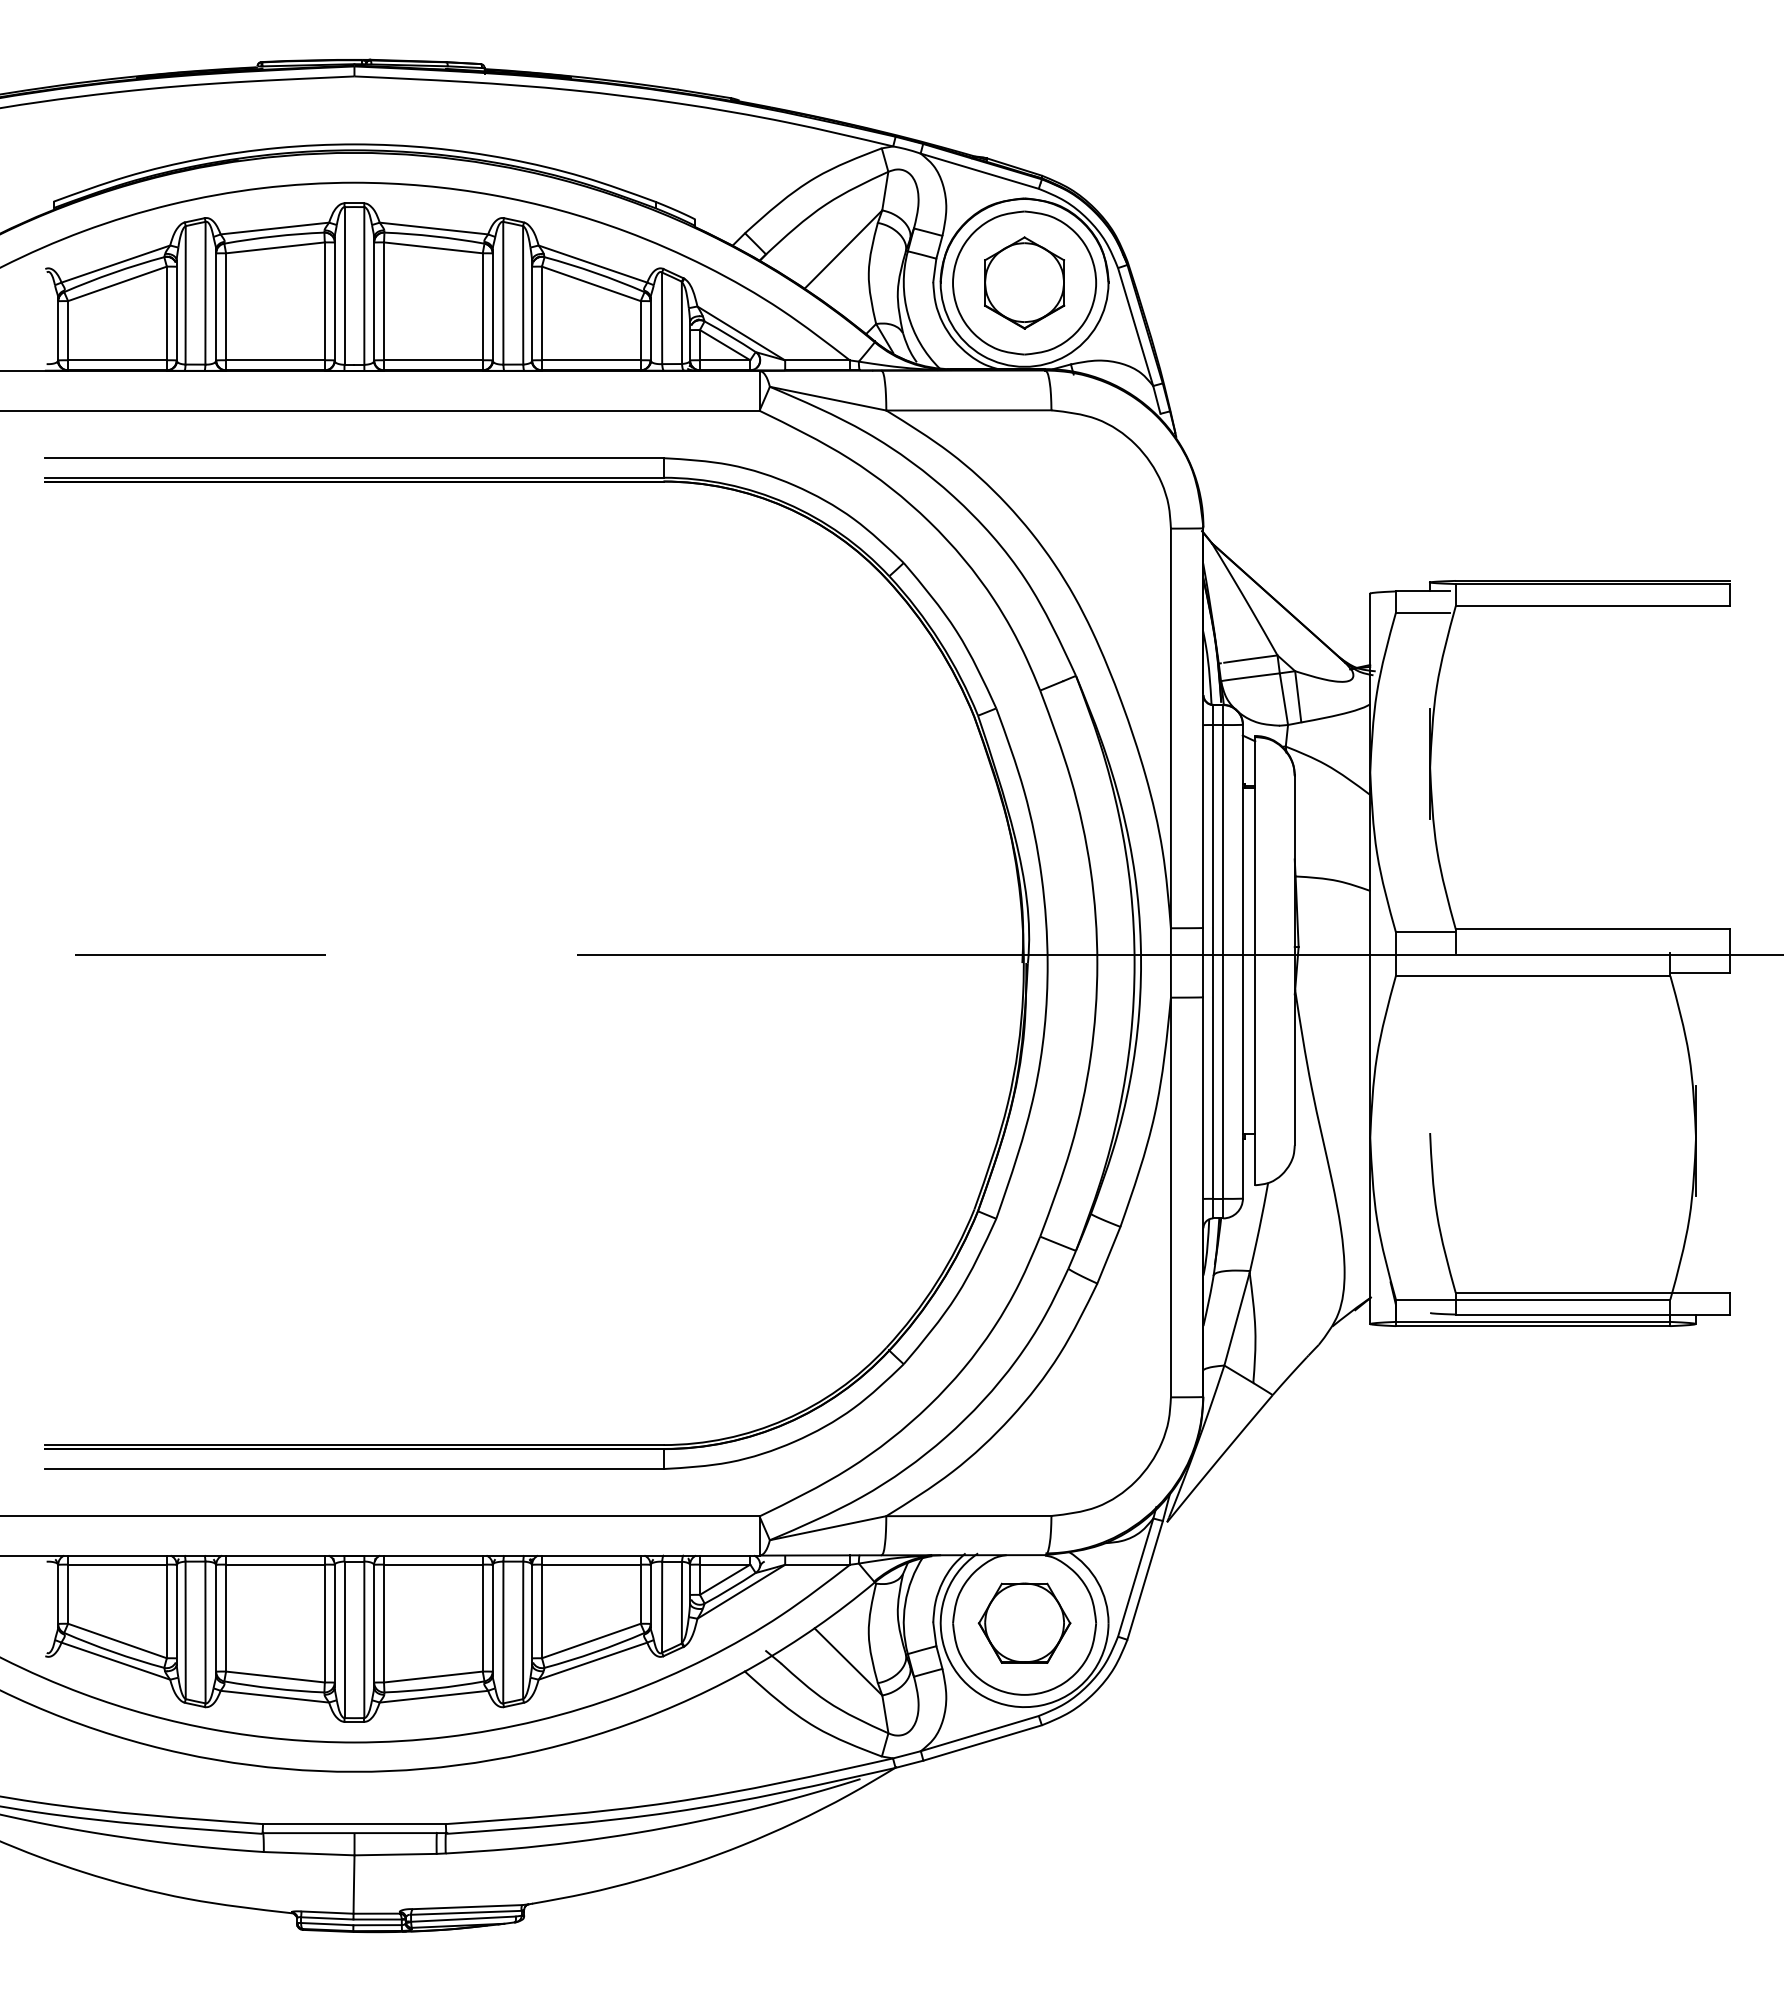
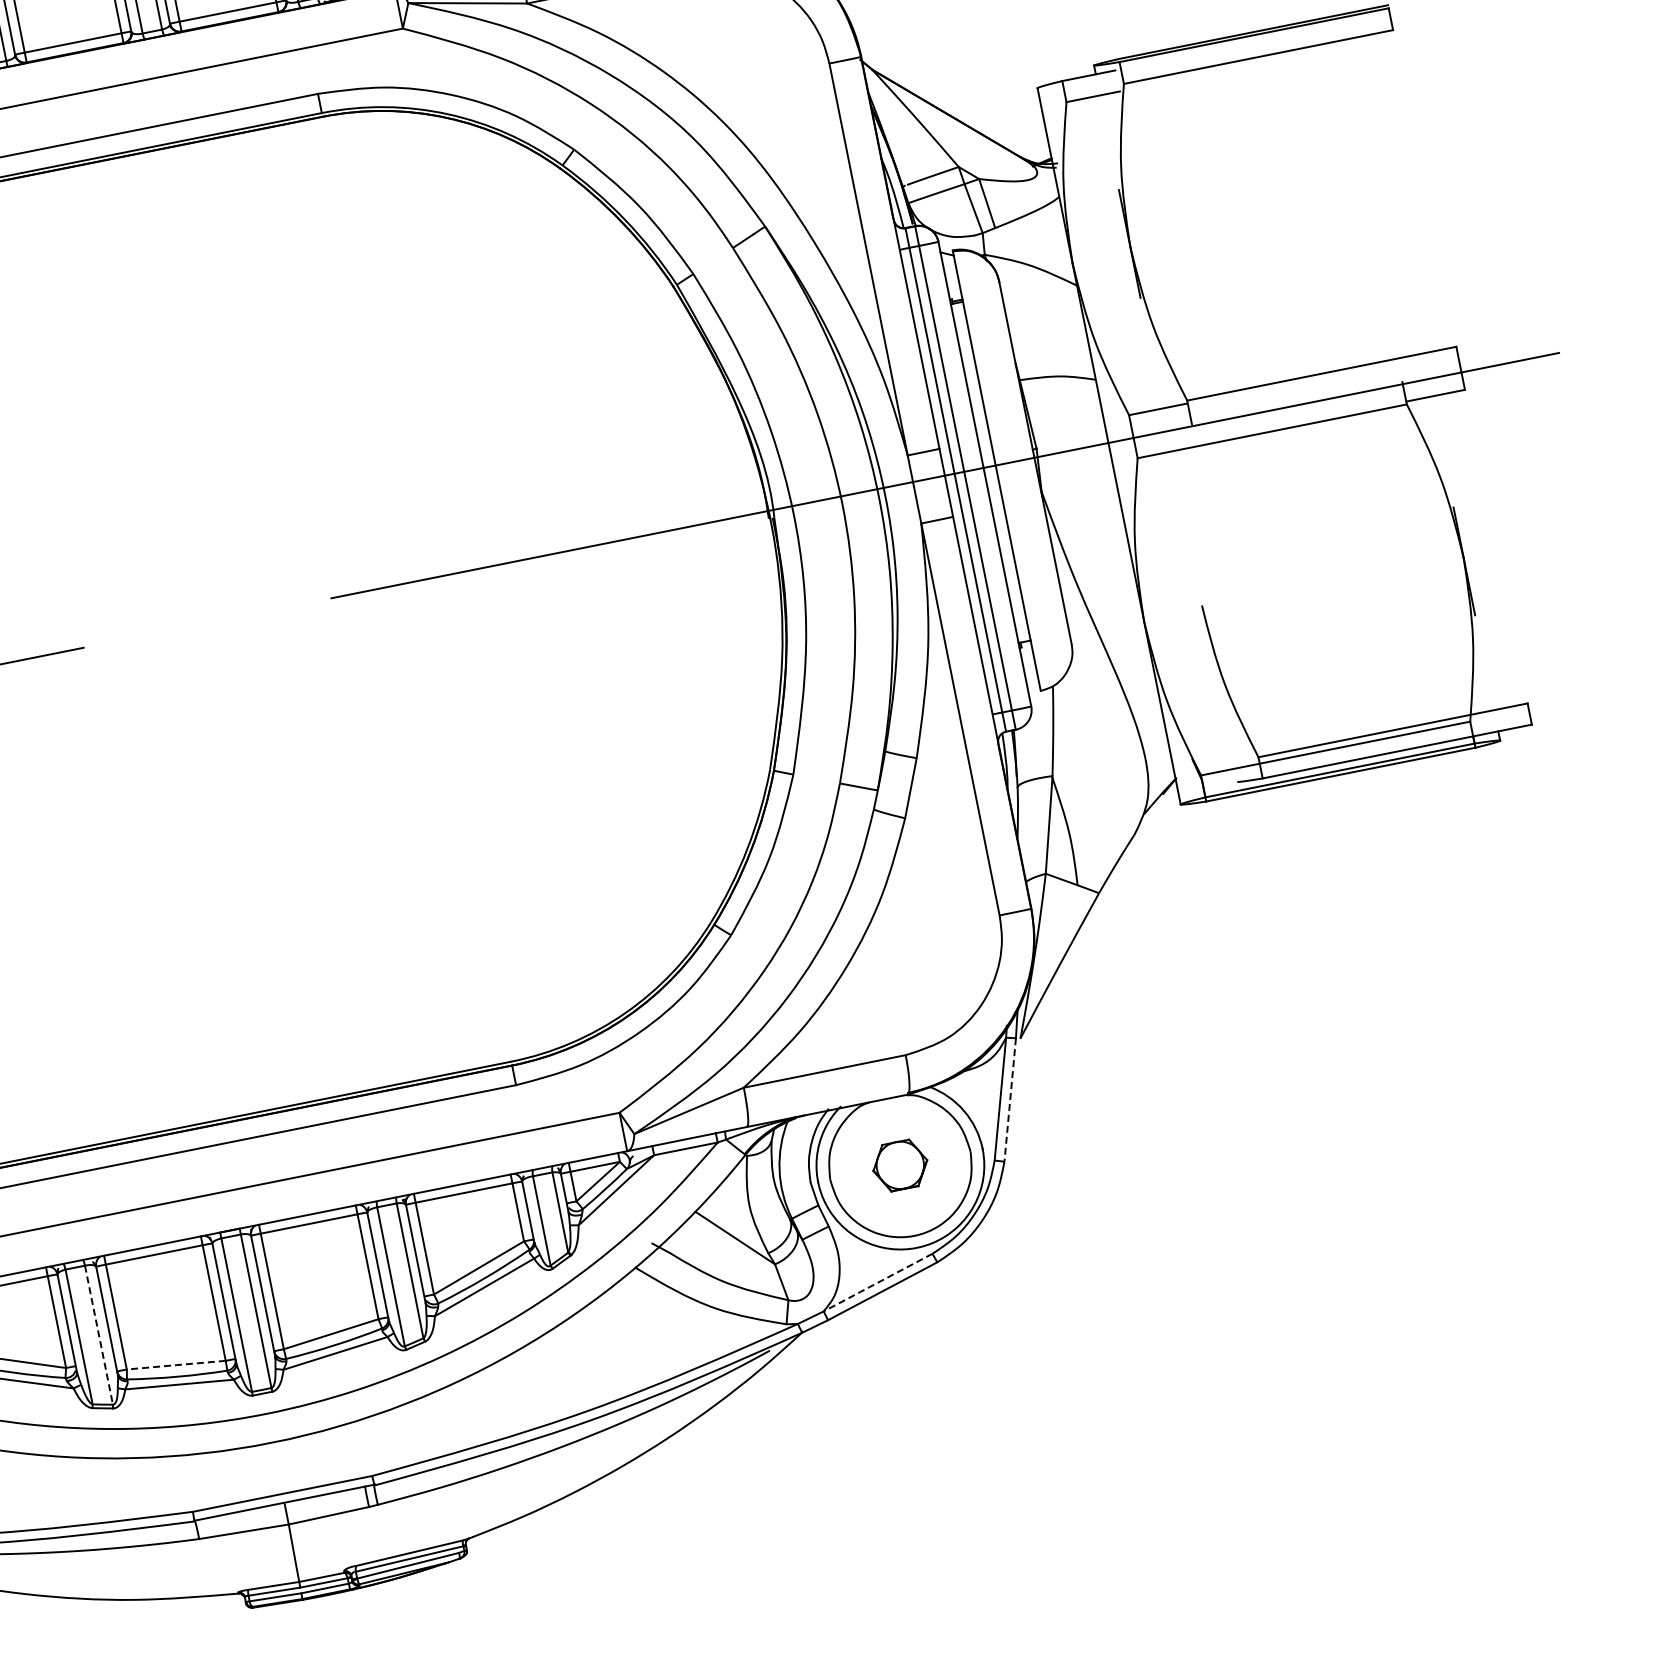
line: (1145, 1580) -> (1010, 1100), solid -> dashed
part: (1024, 1622) -> (900, 1164), size x0.6
line: (205, 1632) -> (98, 1335), solid -> dashed
line: (275, 1677) -> (176, 1365), solid -> dashed
line: (979, 1733) -> (877, 1282), solid -> dashed

